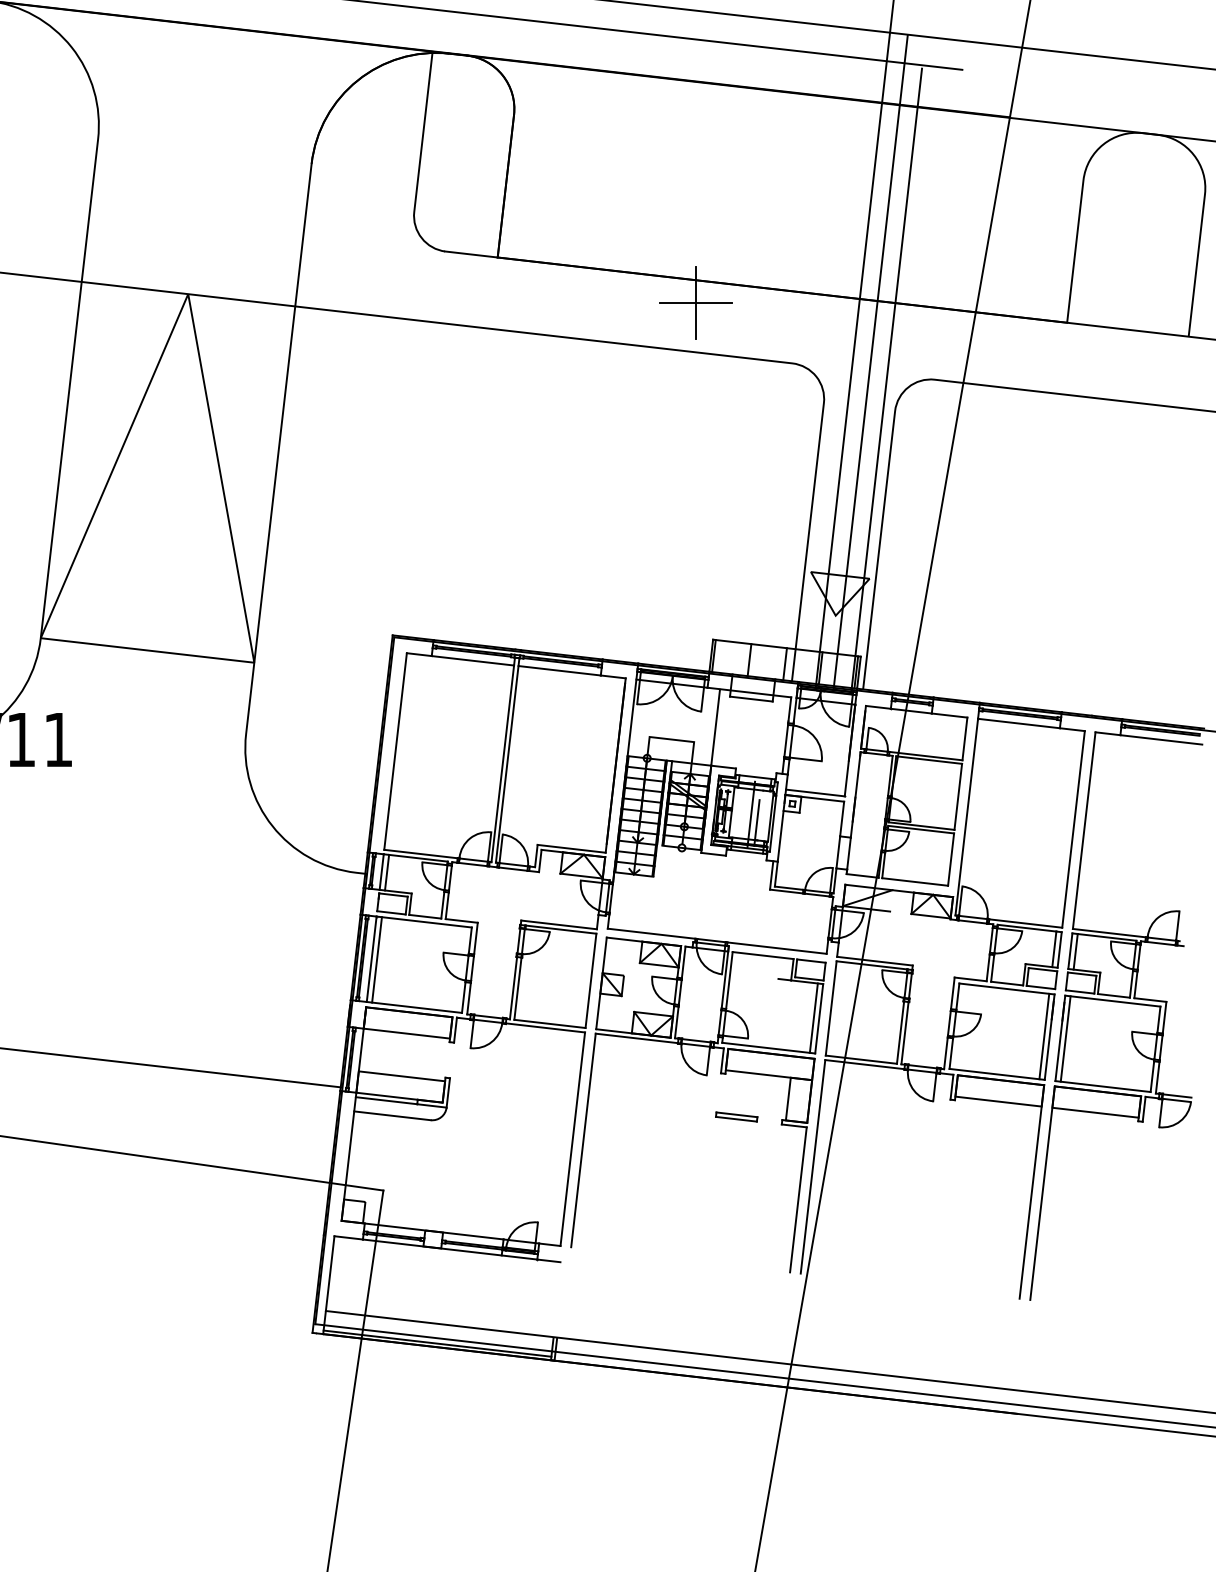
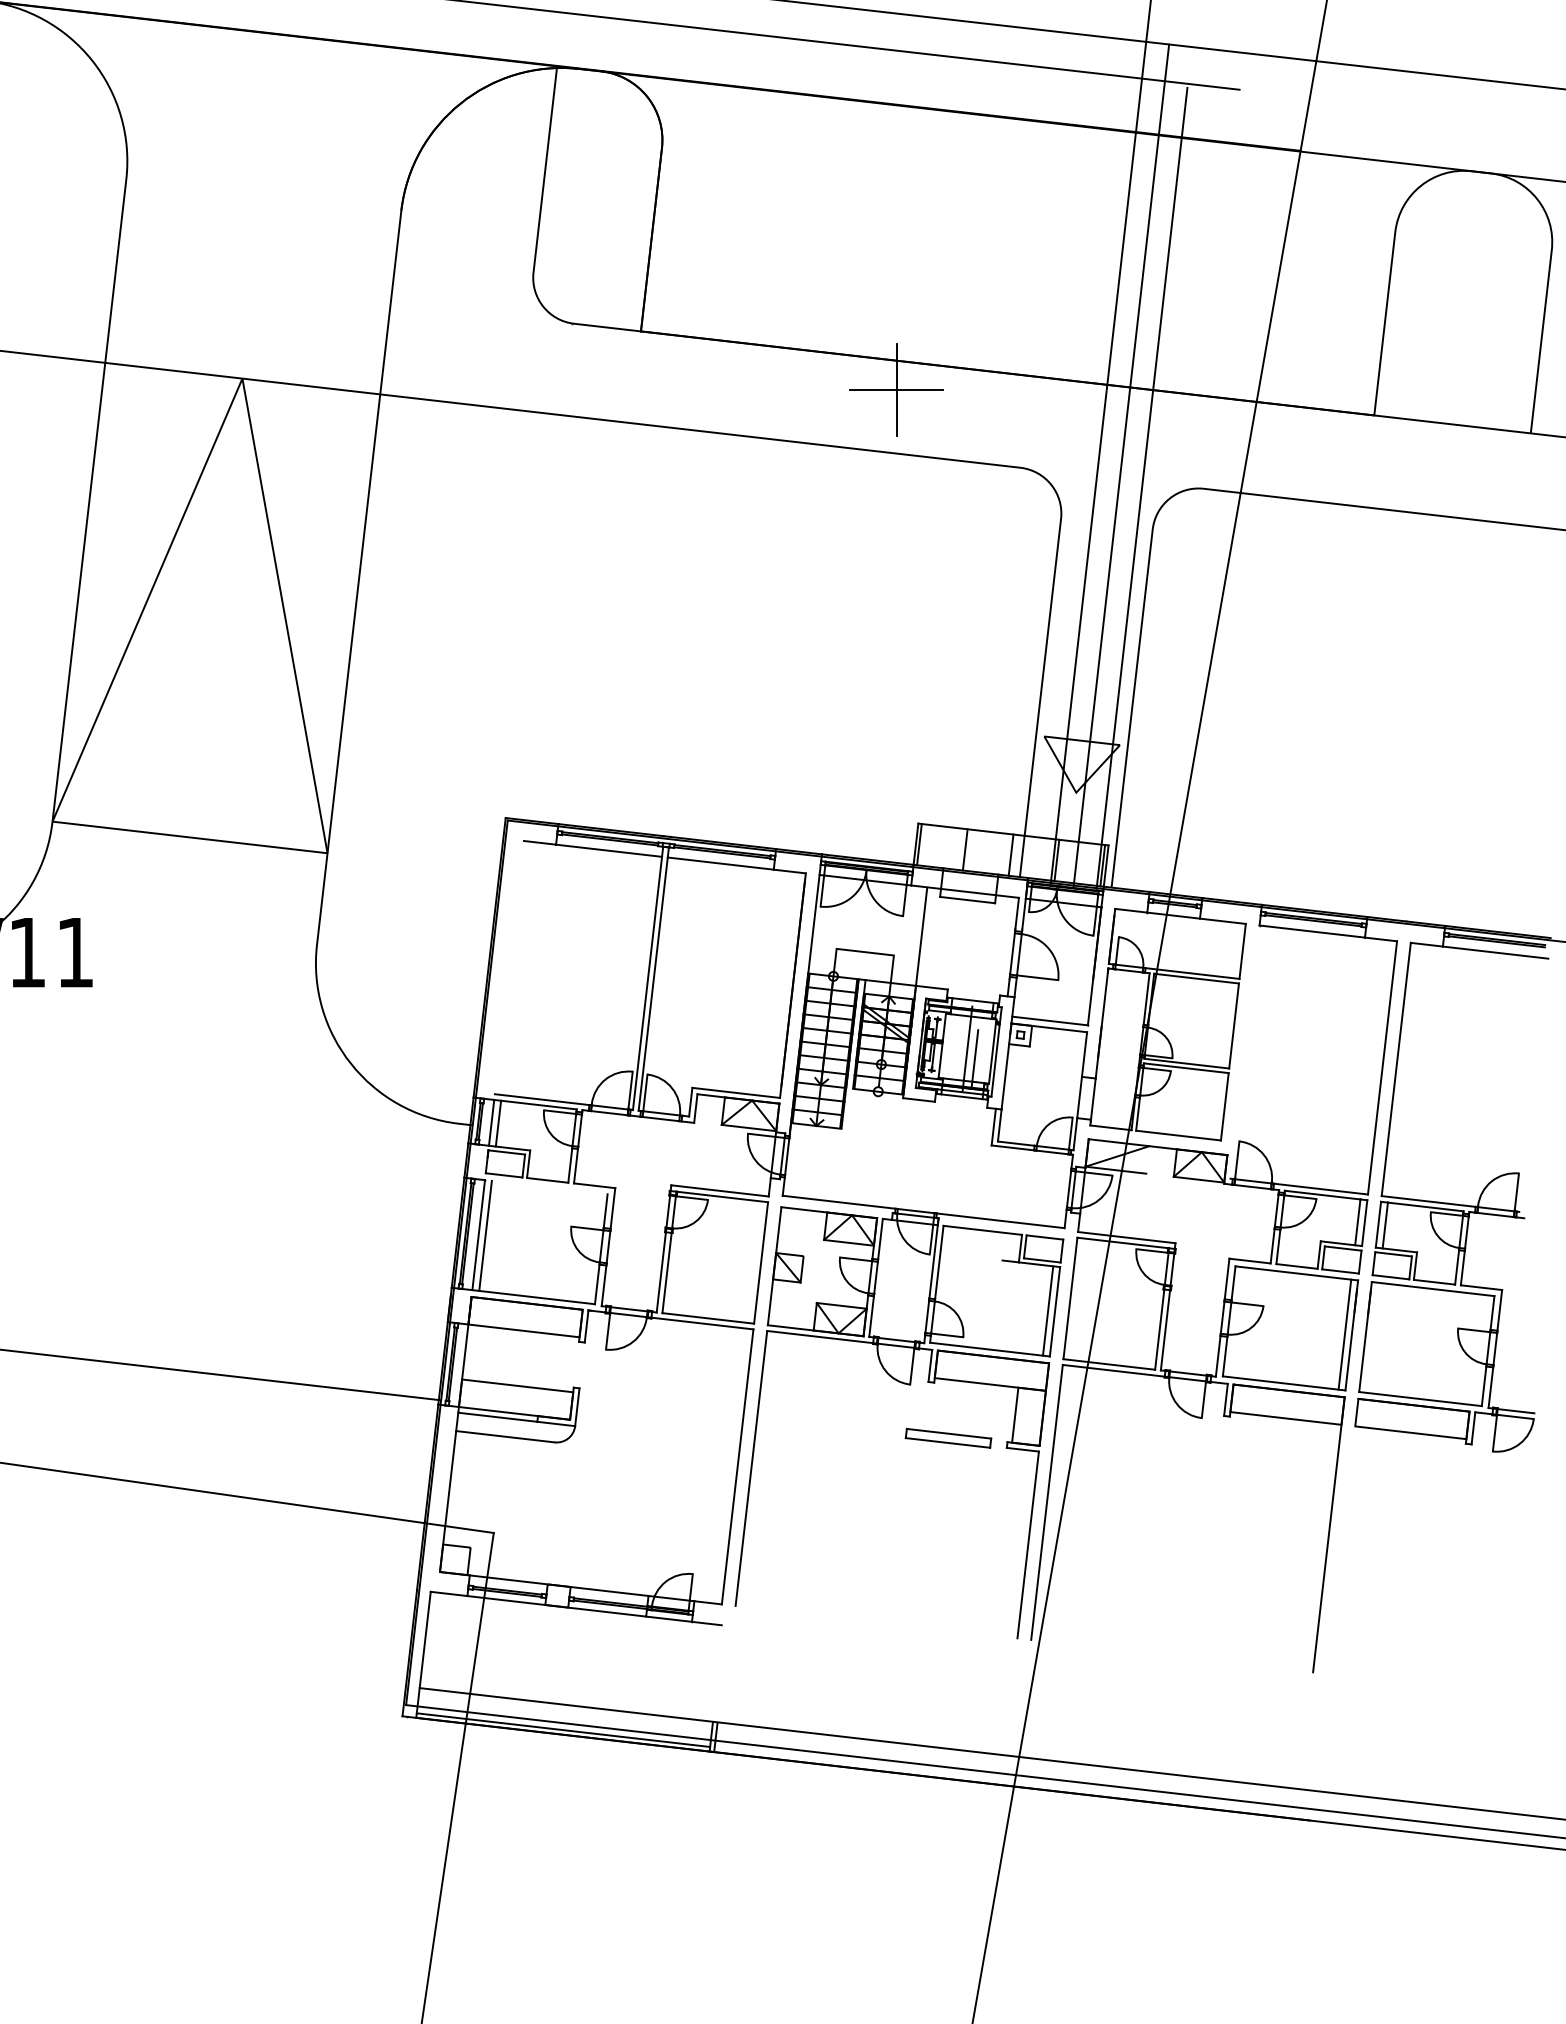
line: (395, 751) -> (509, 967), removed
line: (966, 816) -> (1244, 1051), removed
line: (423, 921) -> (545, 1186), removed
line: (1065, 1038) -> (1372, 1337), removed
part: (736, 1116) -> (948, 1437), size x1.6
line: (1042, 1192) -> (1342, 1535), removed

